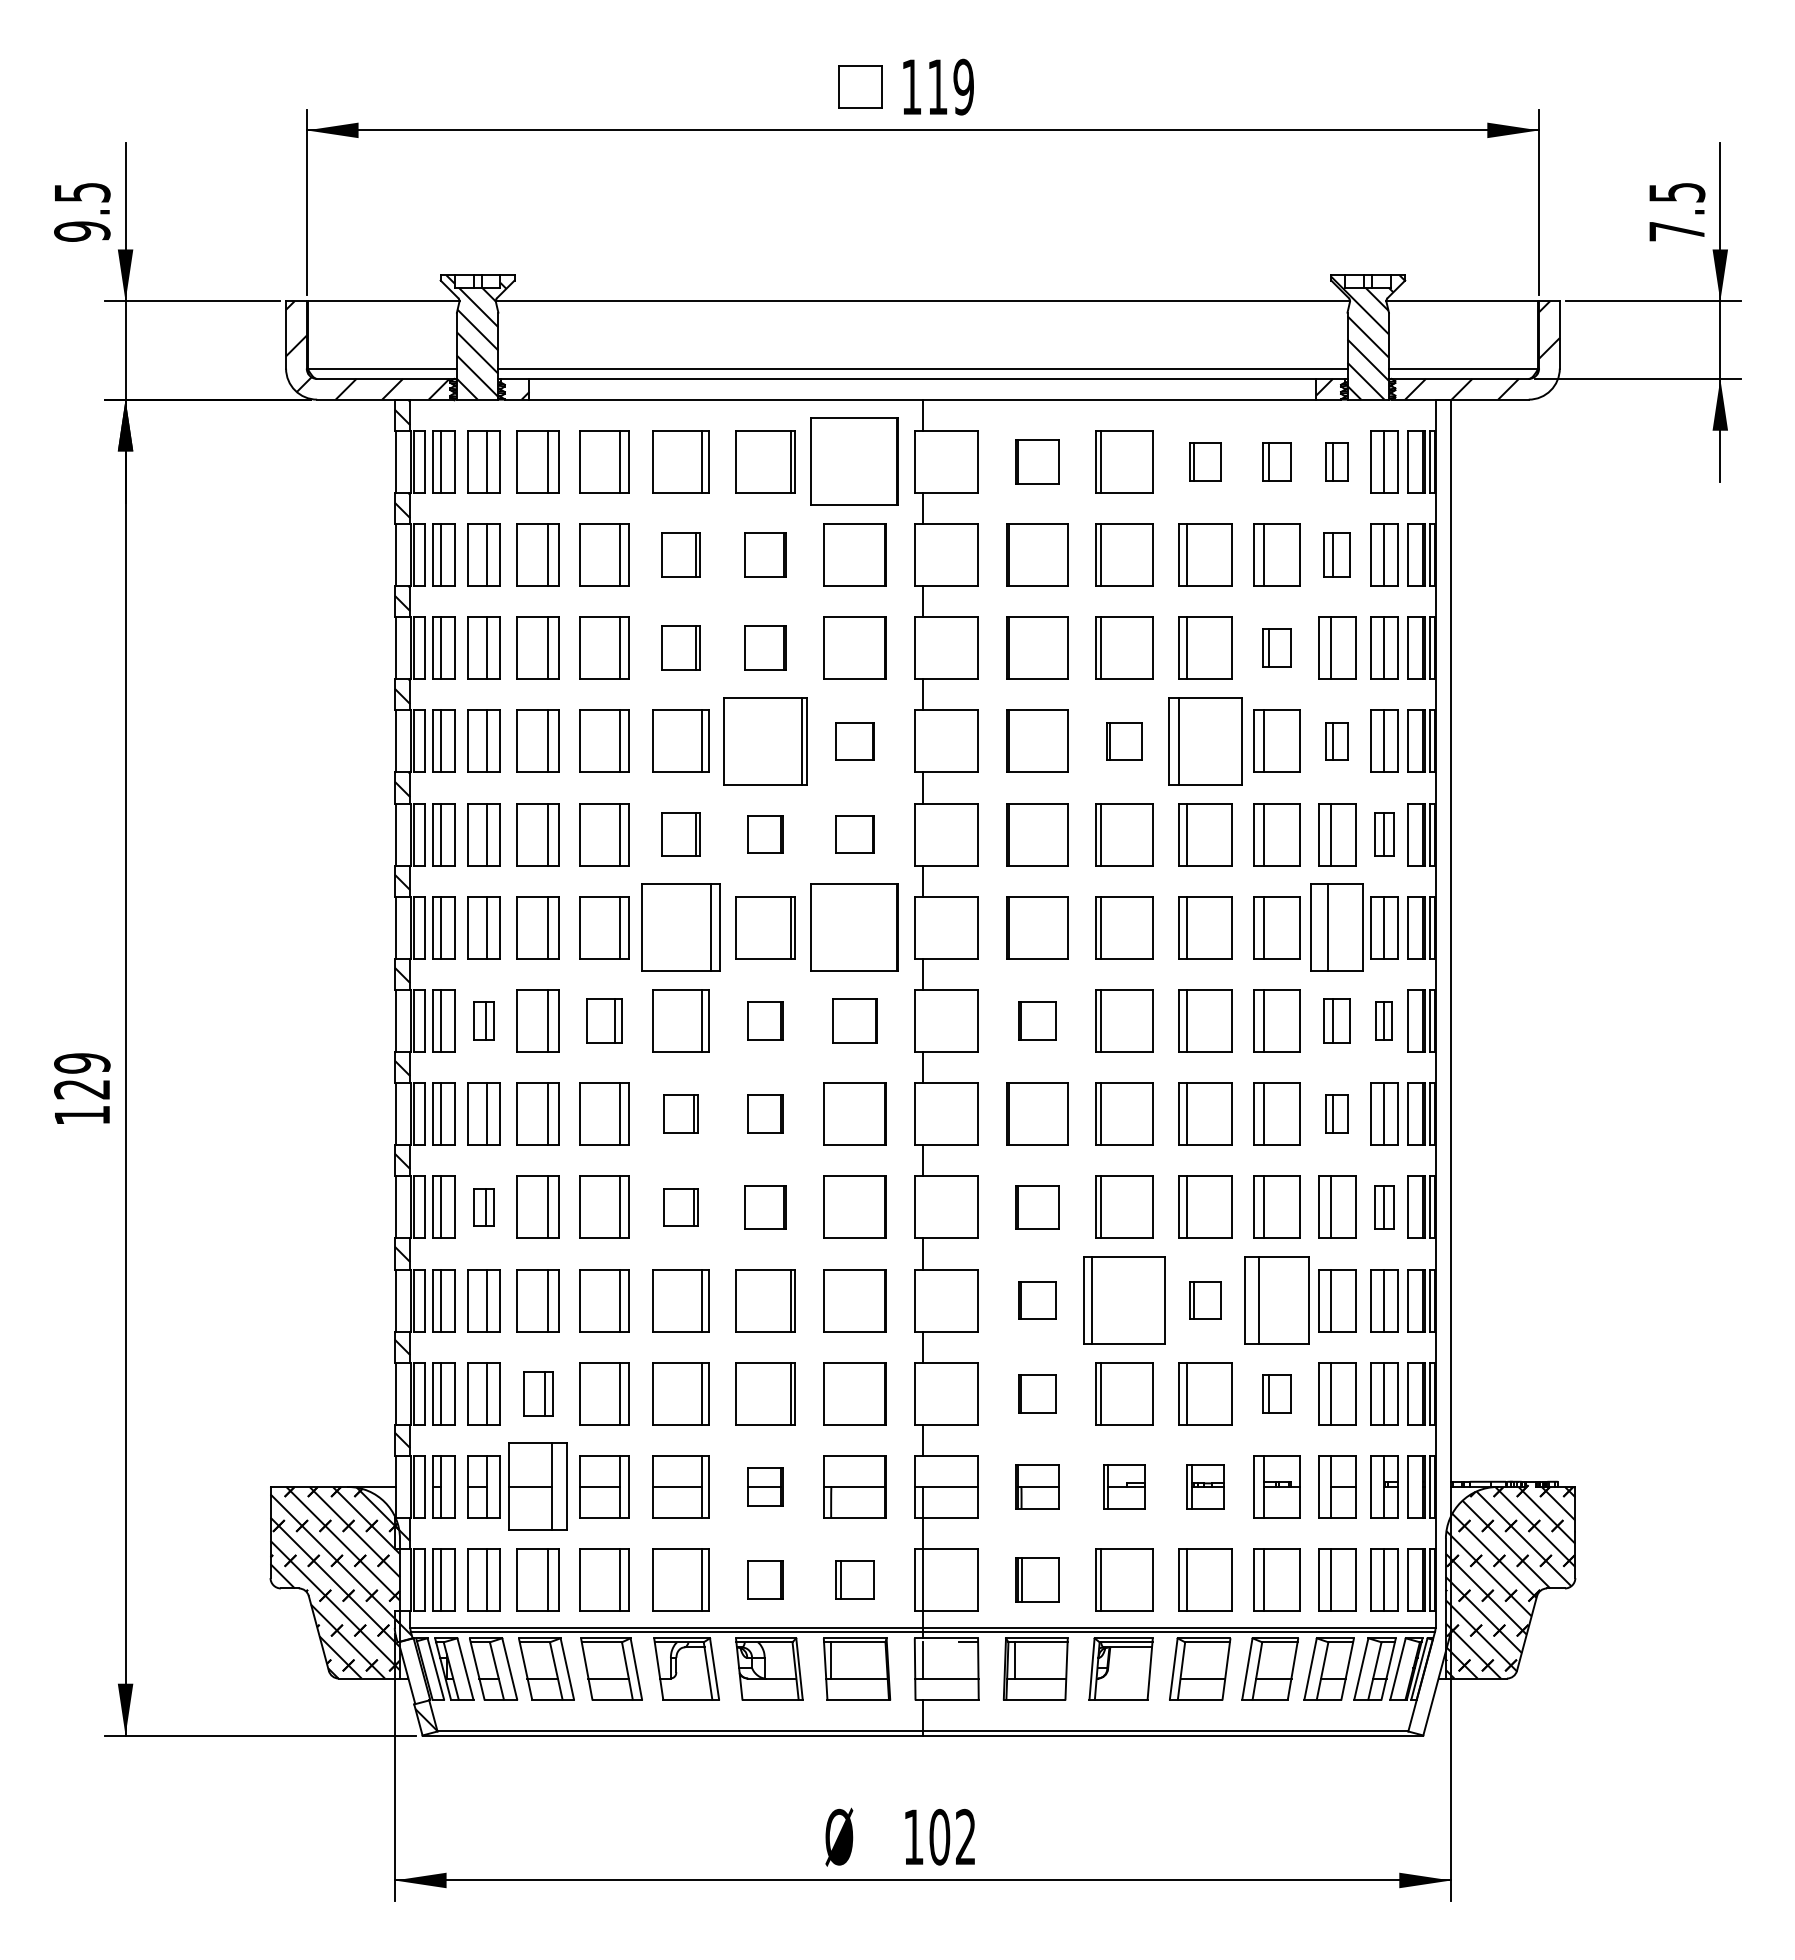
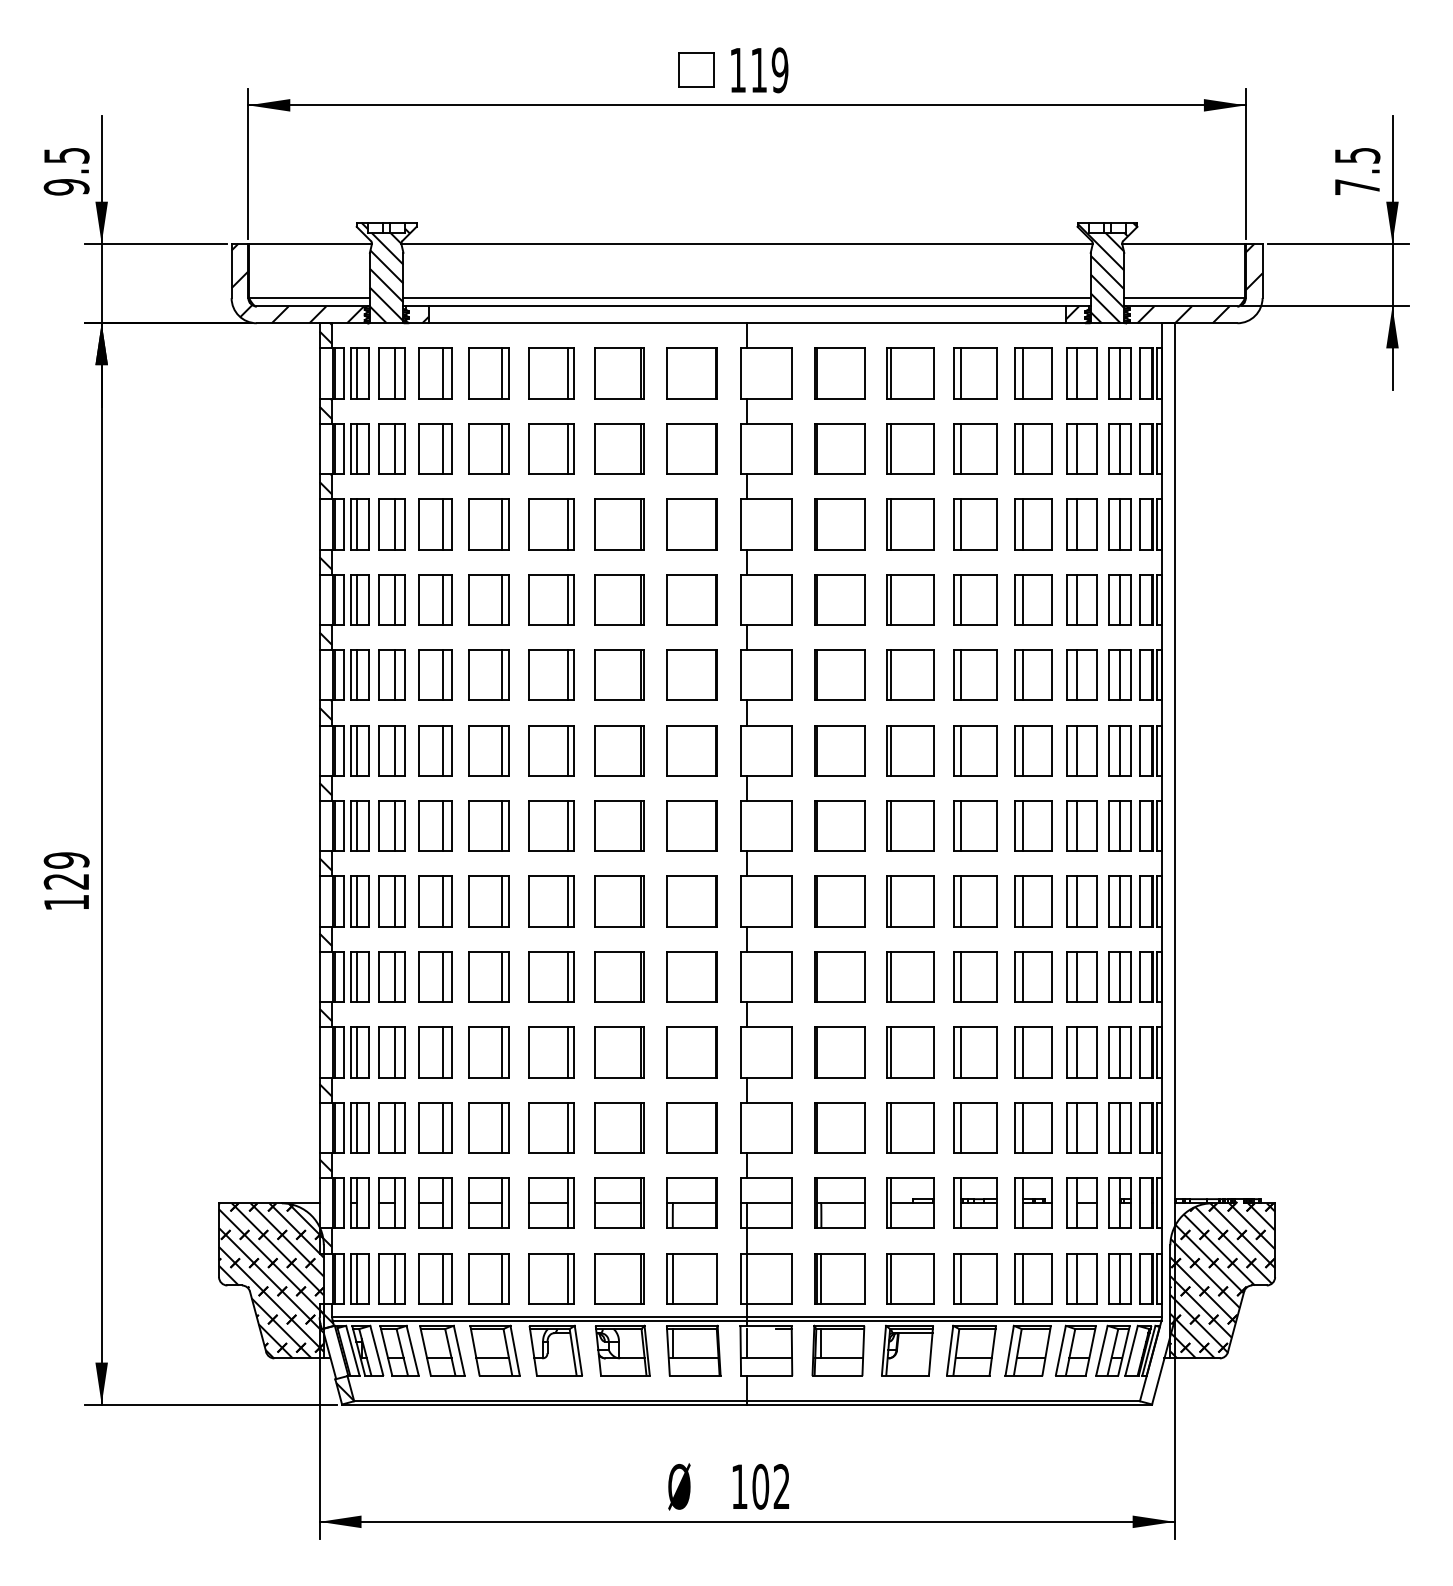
part: (854, 461) -> (691, 373), size x0.71
part: (1037, 461) -> (839, 373), size x1.43
part: (1205, 461) -> (975, 373), size x1.67
part: (1276, 461) -> (1033, 373), size x1.67
part: (1337, 461) -> (1082, 373), size x1.67
part: (680, 554) -> (550, 448), size x1.43
part: (765, 554) -> (619, 448), size x1.43
part: (1337, 554) -> (1082, 448), size x1.43
part: (680, 647) -> (550, 523), size x1.43
part: (765, 647) -> (619, 523), size x1.43
part: (1276, 647) -> (1033, 523), size x1.67
part: (765, 740) -> (619, 599), size x0.71
part: (854, 740) -> (691, 599), size x1.67
part: (1124, 740) -> (910, 599), size x1.67
part: (1205, 740) -> (975, 599), size x0.71
part: (1337, 740) -> (1082, 599), size x1.67
part: (680, 834) -> (550, 675), size x1.43
part: (765, 834) -> (619, 675), size x1.67
part: (854, 834) -> (691, 675), size x1.67
part: (1384, 834) -> (1120, 675), size x1.43
part: (680, 927) -> (550, 750), size x0.71
part: (854, 927) -> (691, 750), size x0.71
part: (1337, 927) -> (1082, 750), size x0.71
part: (483, 1020) -> (391, 825), size x1.67
part: (604, 1020) -> (489, 825), size x1.43
part: (765, 1020) -> (619, 825), size x1.67
part: (854, 1020) -> (691, 825), size x1.43
part: (1037, 1020) -> (839, 825), size x1.67
part: (1337, 1020) -> (1082, 825), size x1.43
part: (1384, 1020) -> (1120, 825), size x1.67
part: (680, 1113) -> (550, 901), size x1.67
part: (765, 1113) -> (619, 901), size x1.67
part: (1337, 1113) -> (1082, 901), size x1.67
part: (483, 1206) -> (391, 976), size x1.67
part: (680, 1206) -> (550, 976), size x1.67
part: (765, 1206) -> (619, 976), size x1.43
part: (1037, 1206) -> (839, 976), size x1.43
part: (1384, 1206) -> (1120, 976), size x1.43
part: (1037, 1300) -> (839, 1052), size x1.67
part: (1124, 1300) -> (910, 1052), size x0.71
part: (1205, 1300) -> (975, 1052), size x1.67
part: (1276, 1300) -> (1033, 1052), size x0.71
part: (537, 1393) -> (435, 1127), size x1.43
part: (1037, 1393) -> (839, 1127), size x1.67
part: (1276, 1393) -> (1033, 1127), size x1.67
part: (537, 1486) -> (435, 1202), size x0.71
part: (765, 1486) -> (619, 1202), size x1.67
part: (1037, 1486) -> (839, 1202), size x1.43
part: (1124, 1486) -> (910, 1202), size x1.43
part: (1205, 1486) -> (975, 1202), size x1.43
part: (765, 1579) -> (619, 1278), size x1.67
part: (854, 1579) -> (691, 1278), size x1.67
part: (1037, 1579) -> (839, 1278), size x1.43

